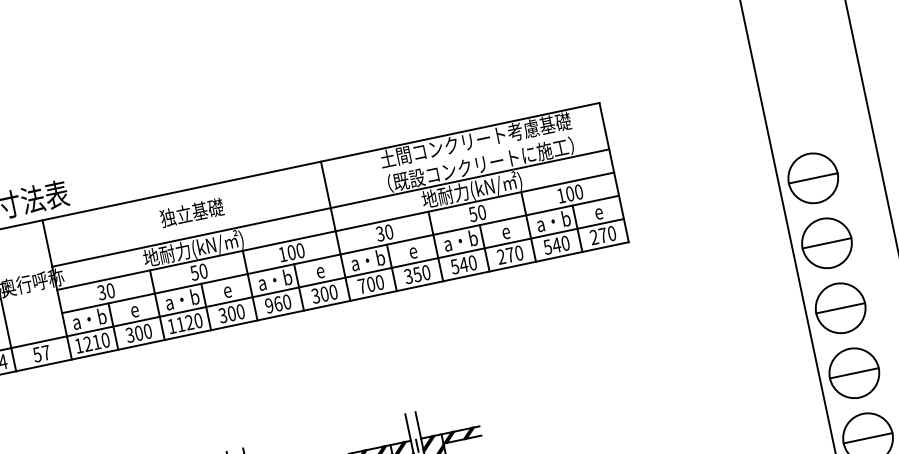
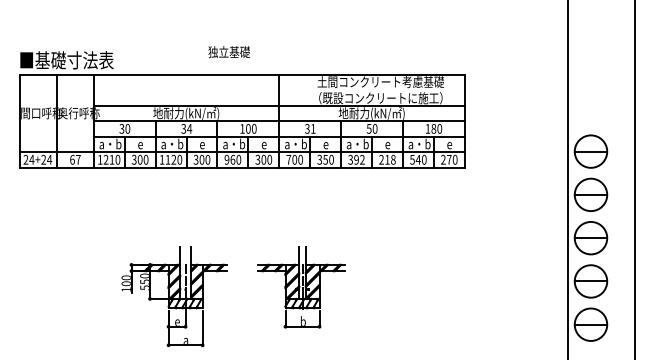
text: (569, 194) -> (433, 129), 100 -> 180
text: (191, 213) -> (228, 52), moved
text: (389, 231) -> (313, 128), 30 -> 31
text: (514, 253) -> (390, 159), 270 -> 218
text: (463, 264) -> (356, 159), 540 -> 392
text: (198, 271) -> (186, 128), 50 -> 34
text: (37, 354) -> (72, 159), 57 -> 67

